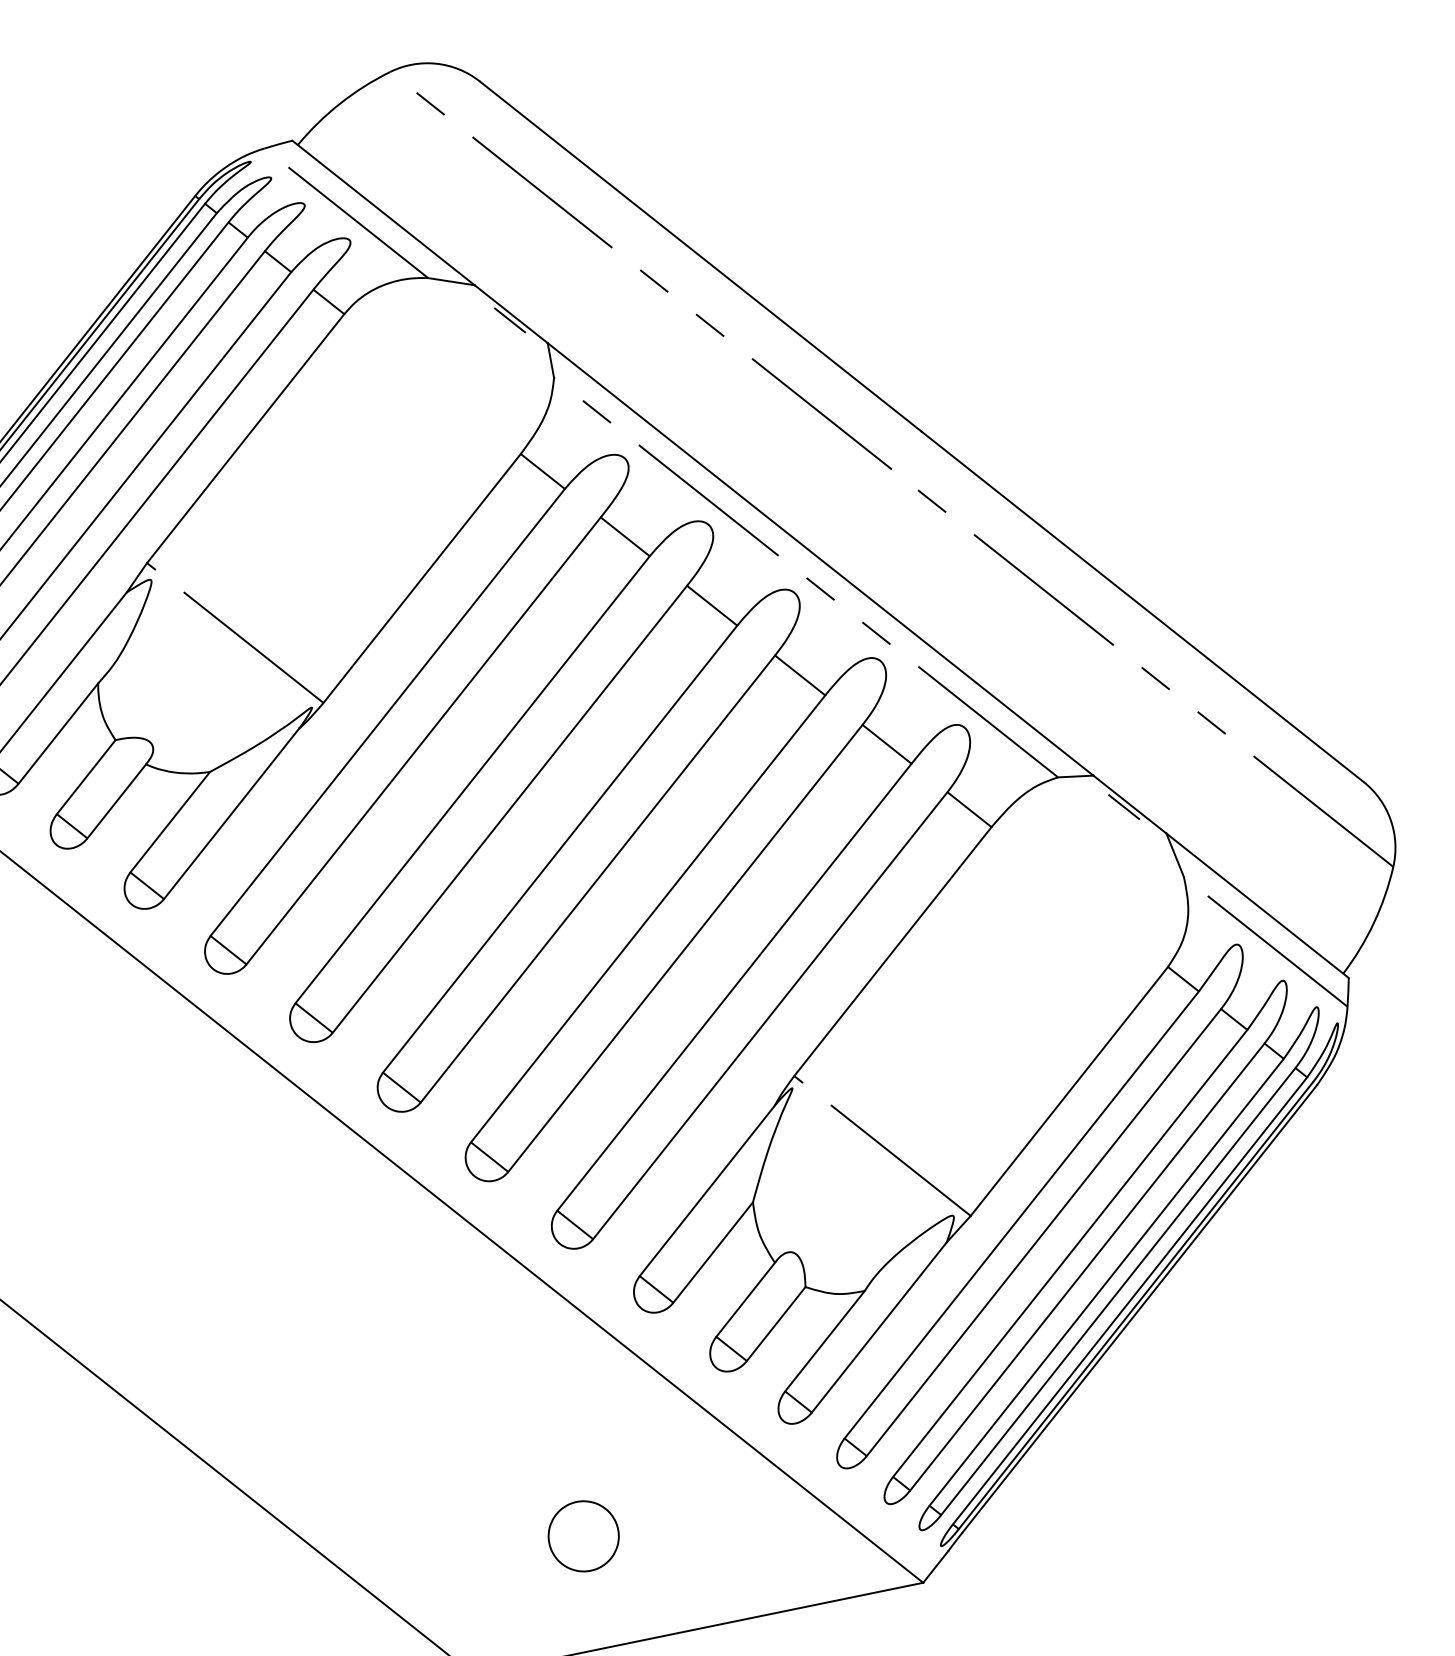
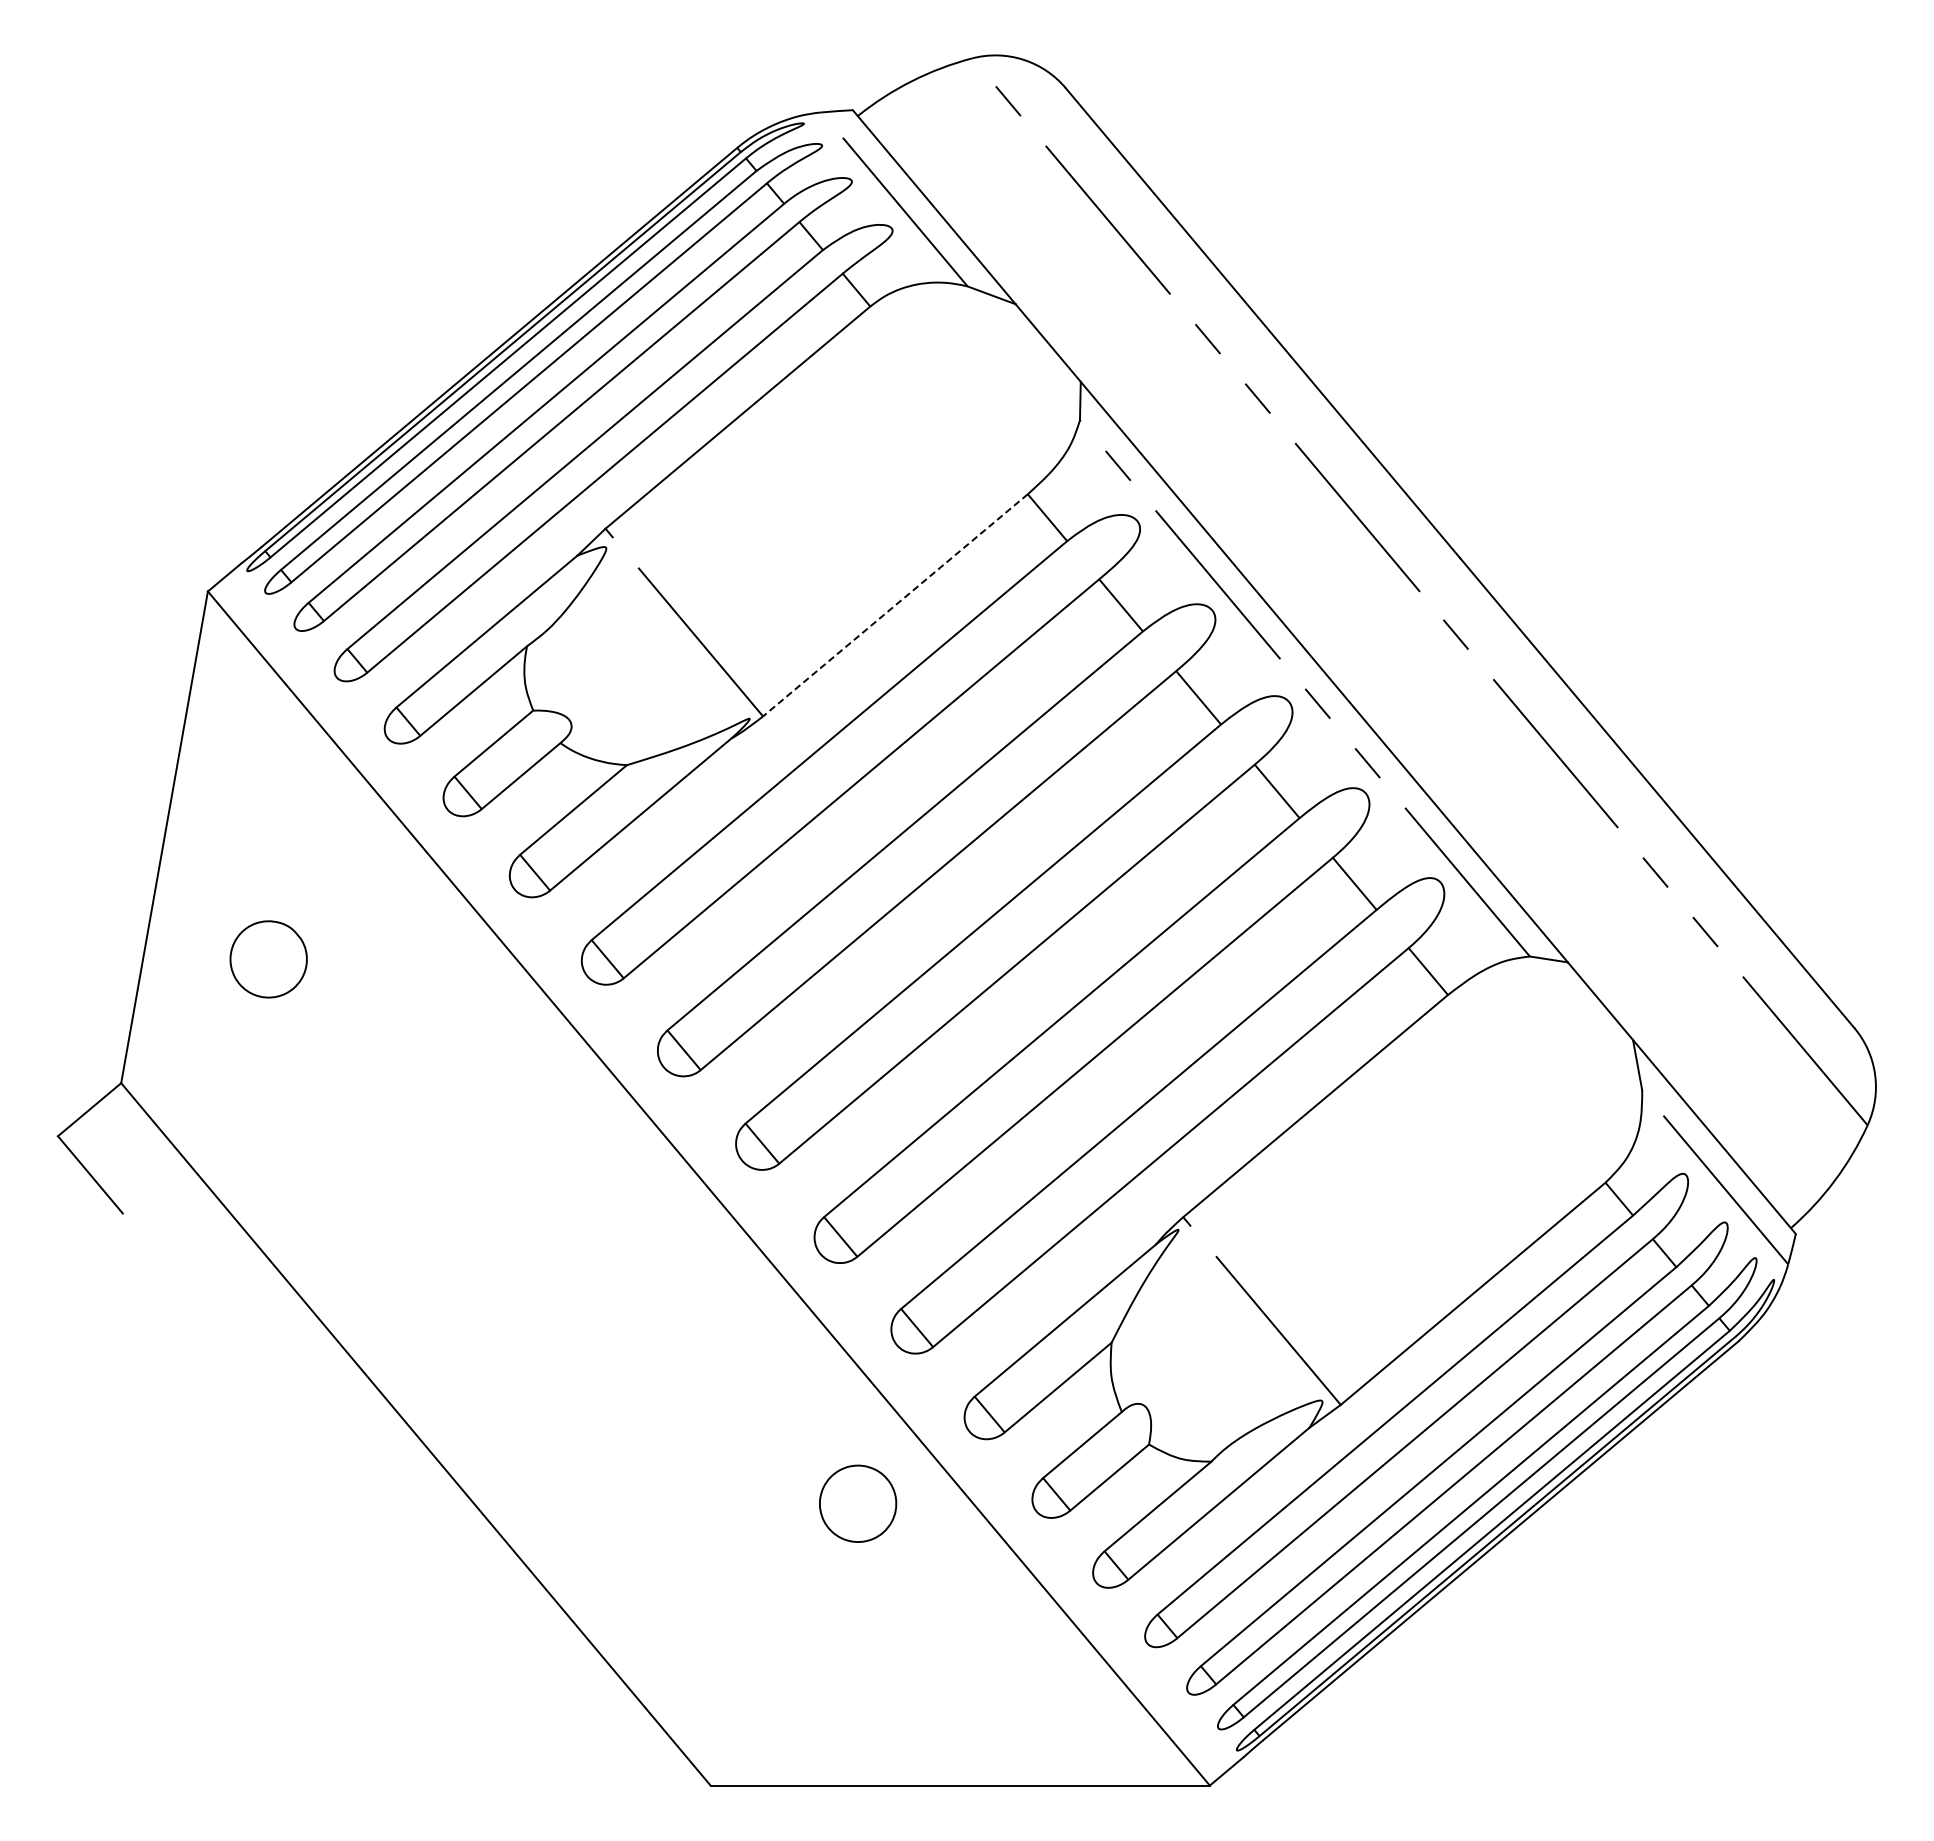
line: (509, 320) -> (1045, 349), removed
line: (422, 578) -> (895, 605), solid -> dashed
line: (1123, 807) -> (1593, 1002), removed
part: (584, 1536) -> (858, 1503), moved

